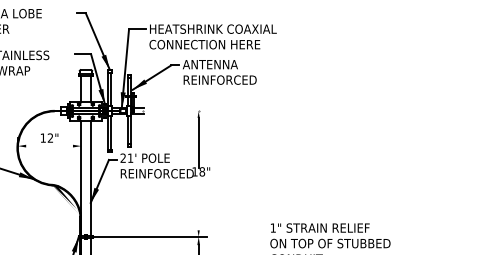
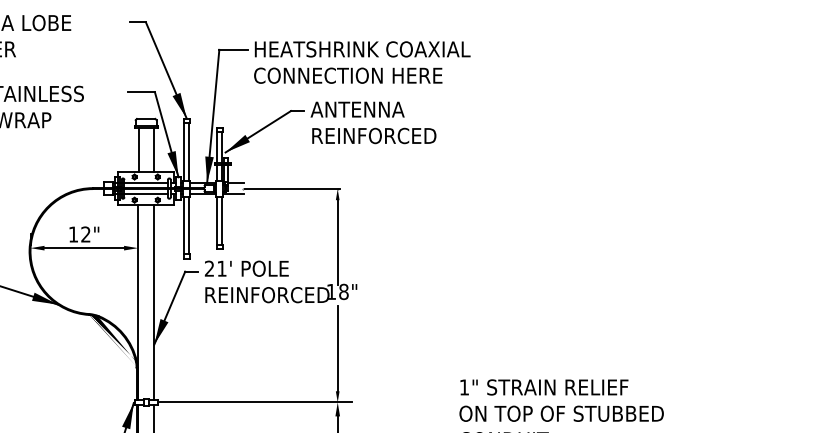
line: (171, 111) -> (291, 189), added
line: (49, 146) -> (84, 248), added
line: (198, 205) -> (337, 349), added

